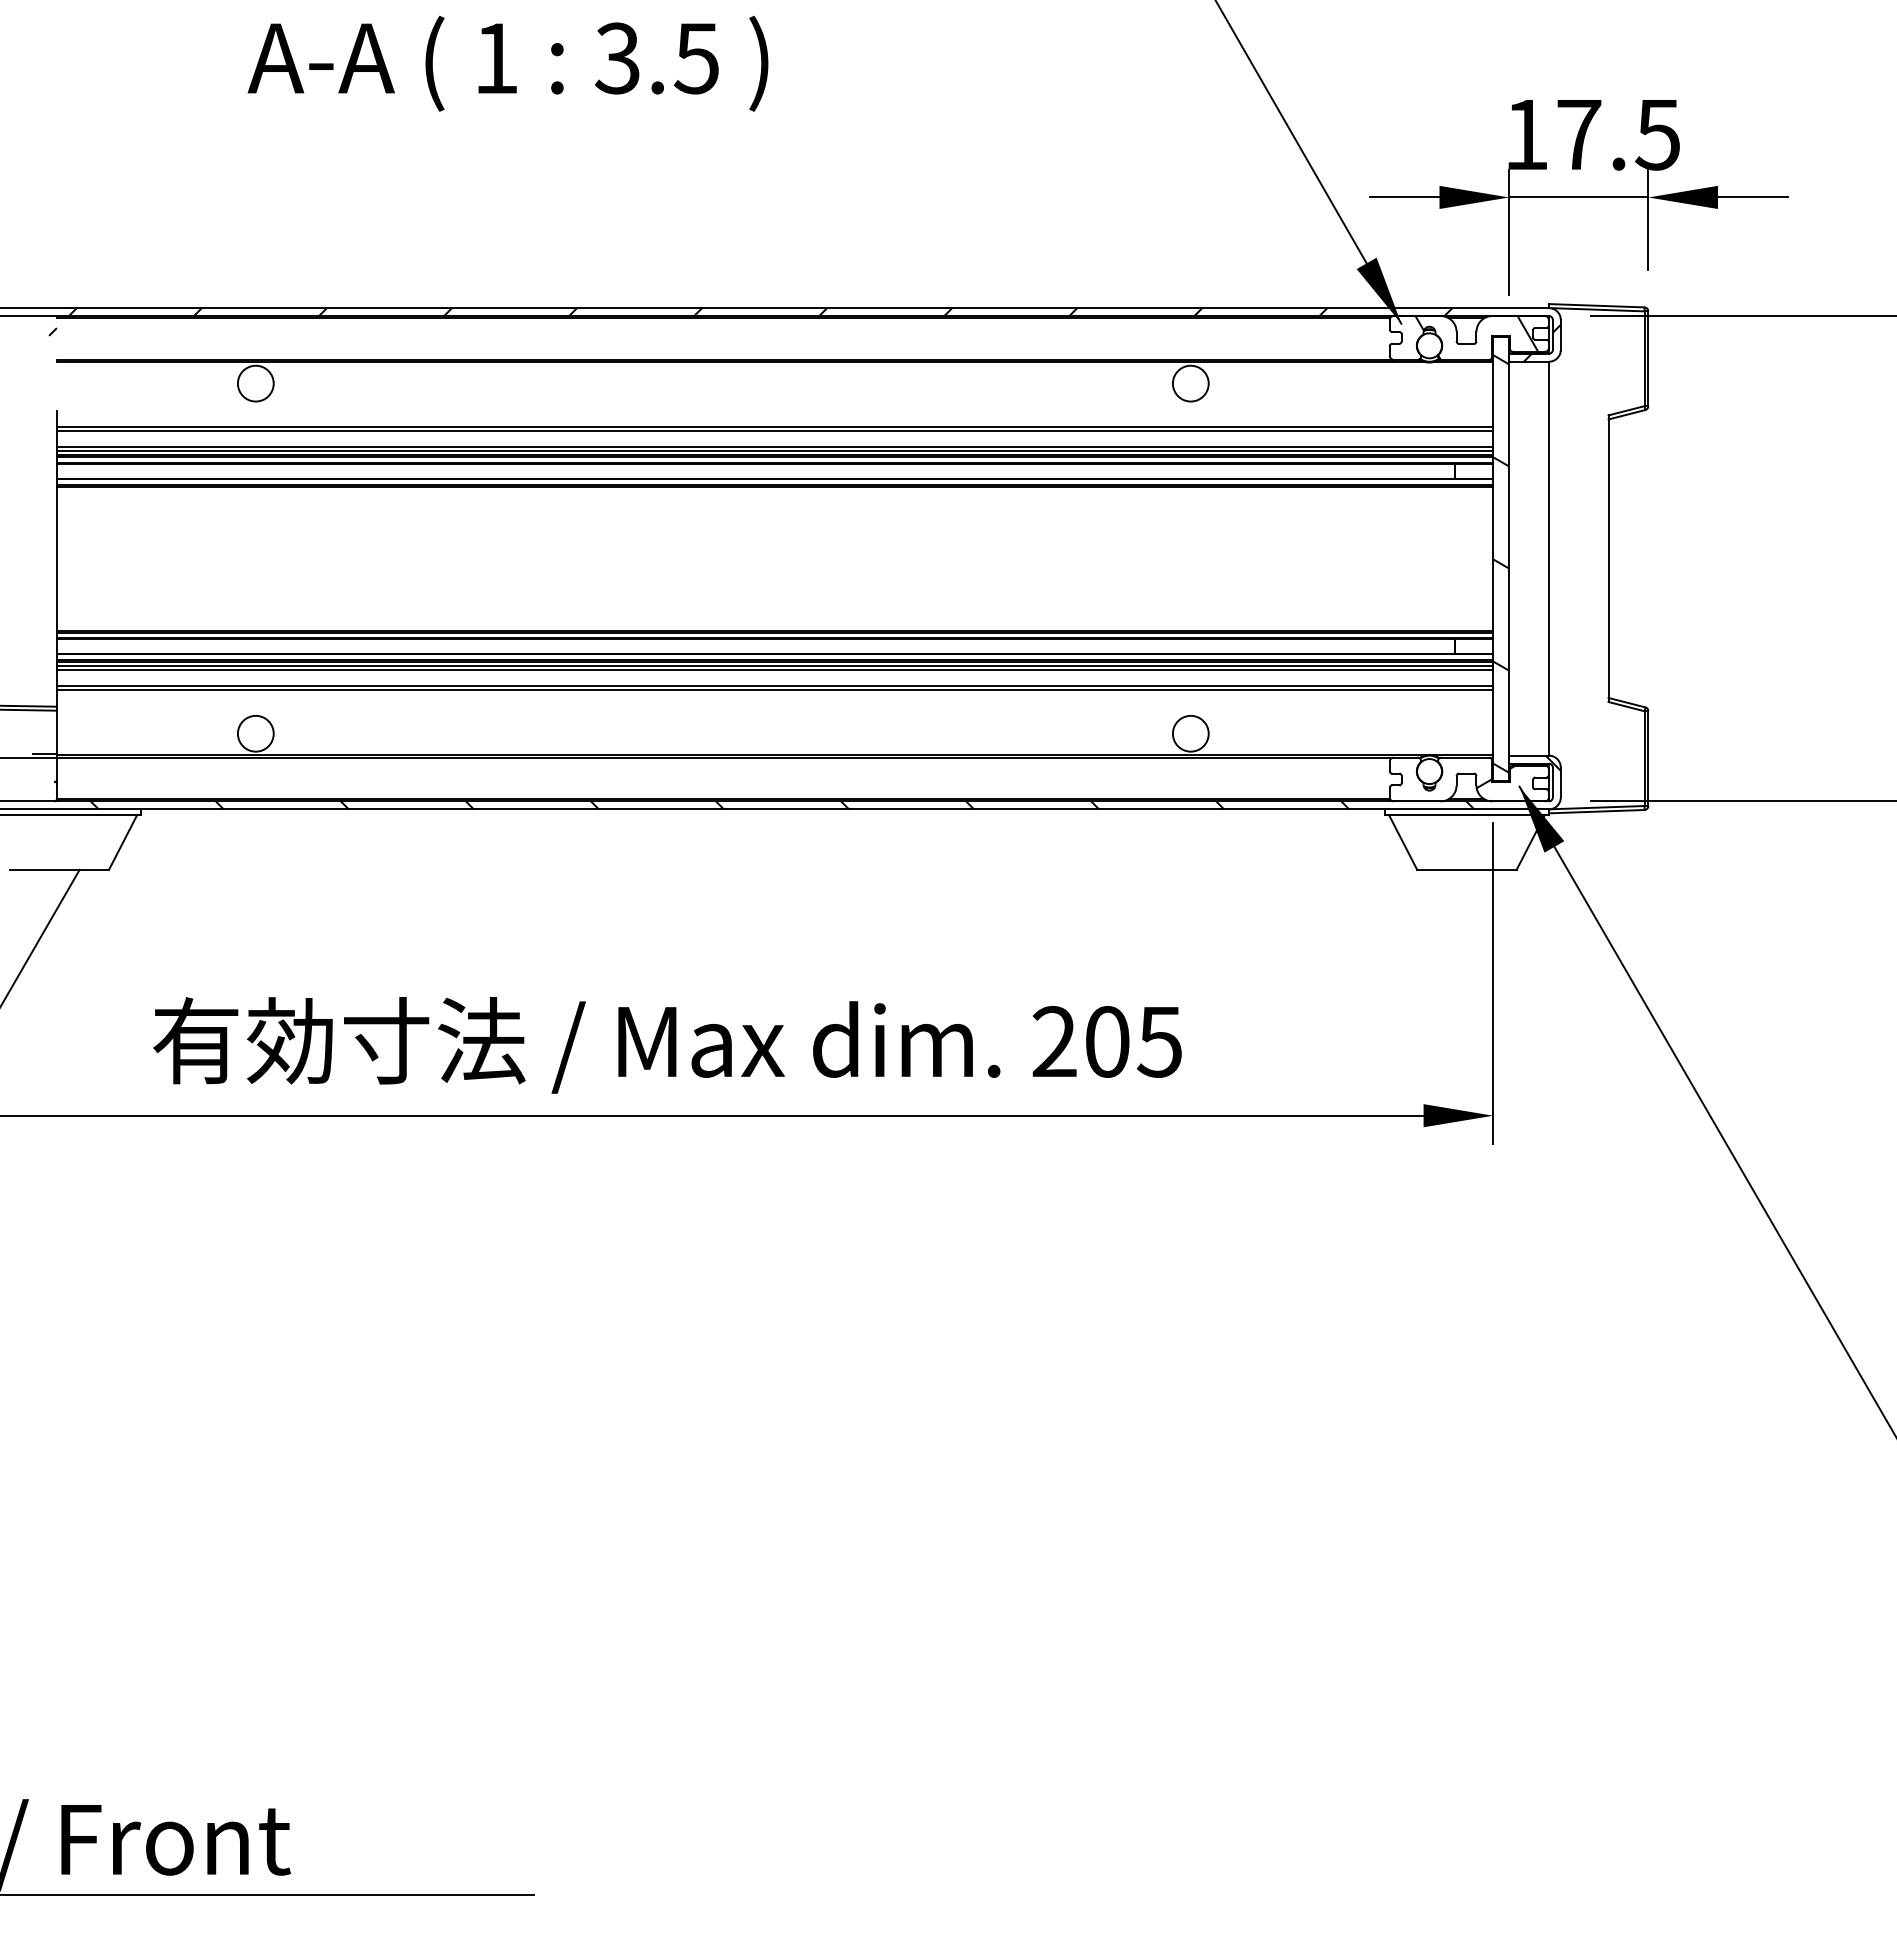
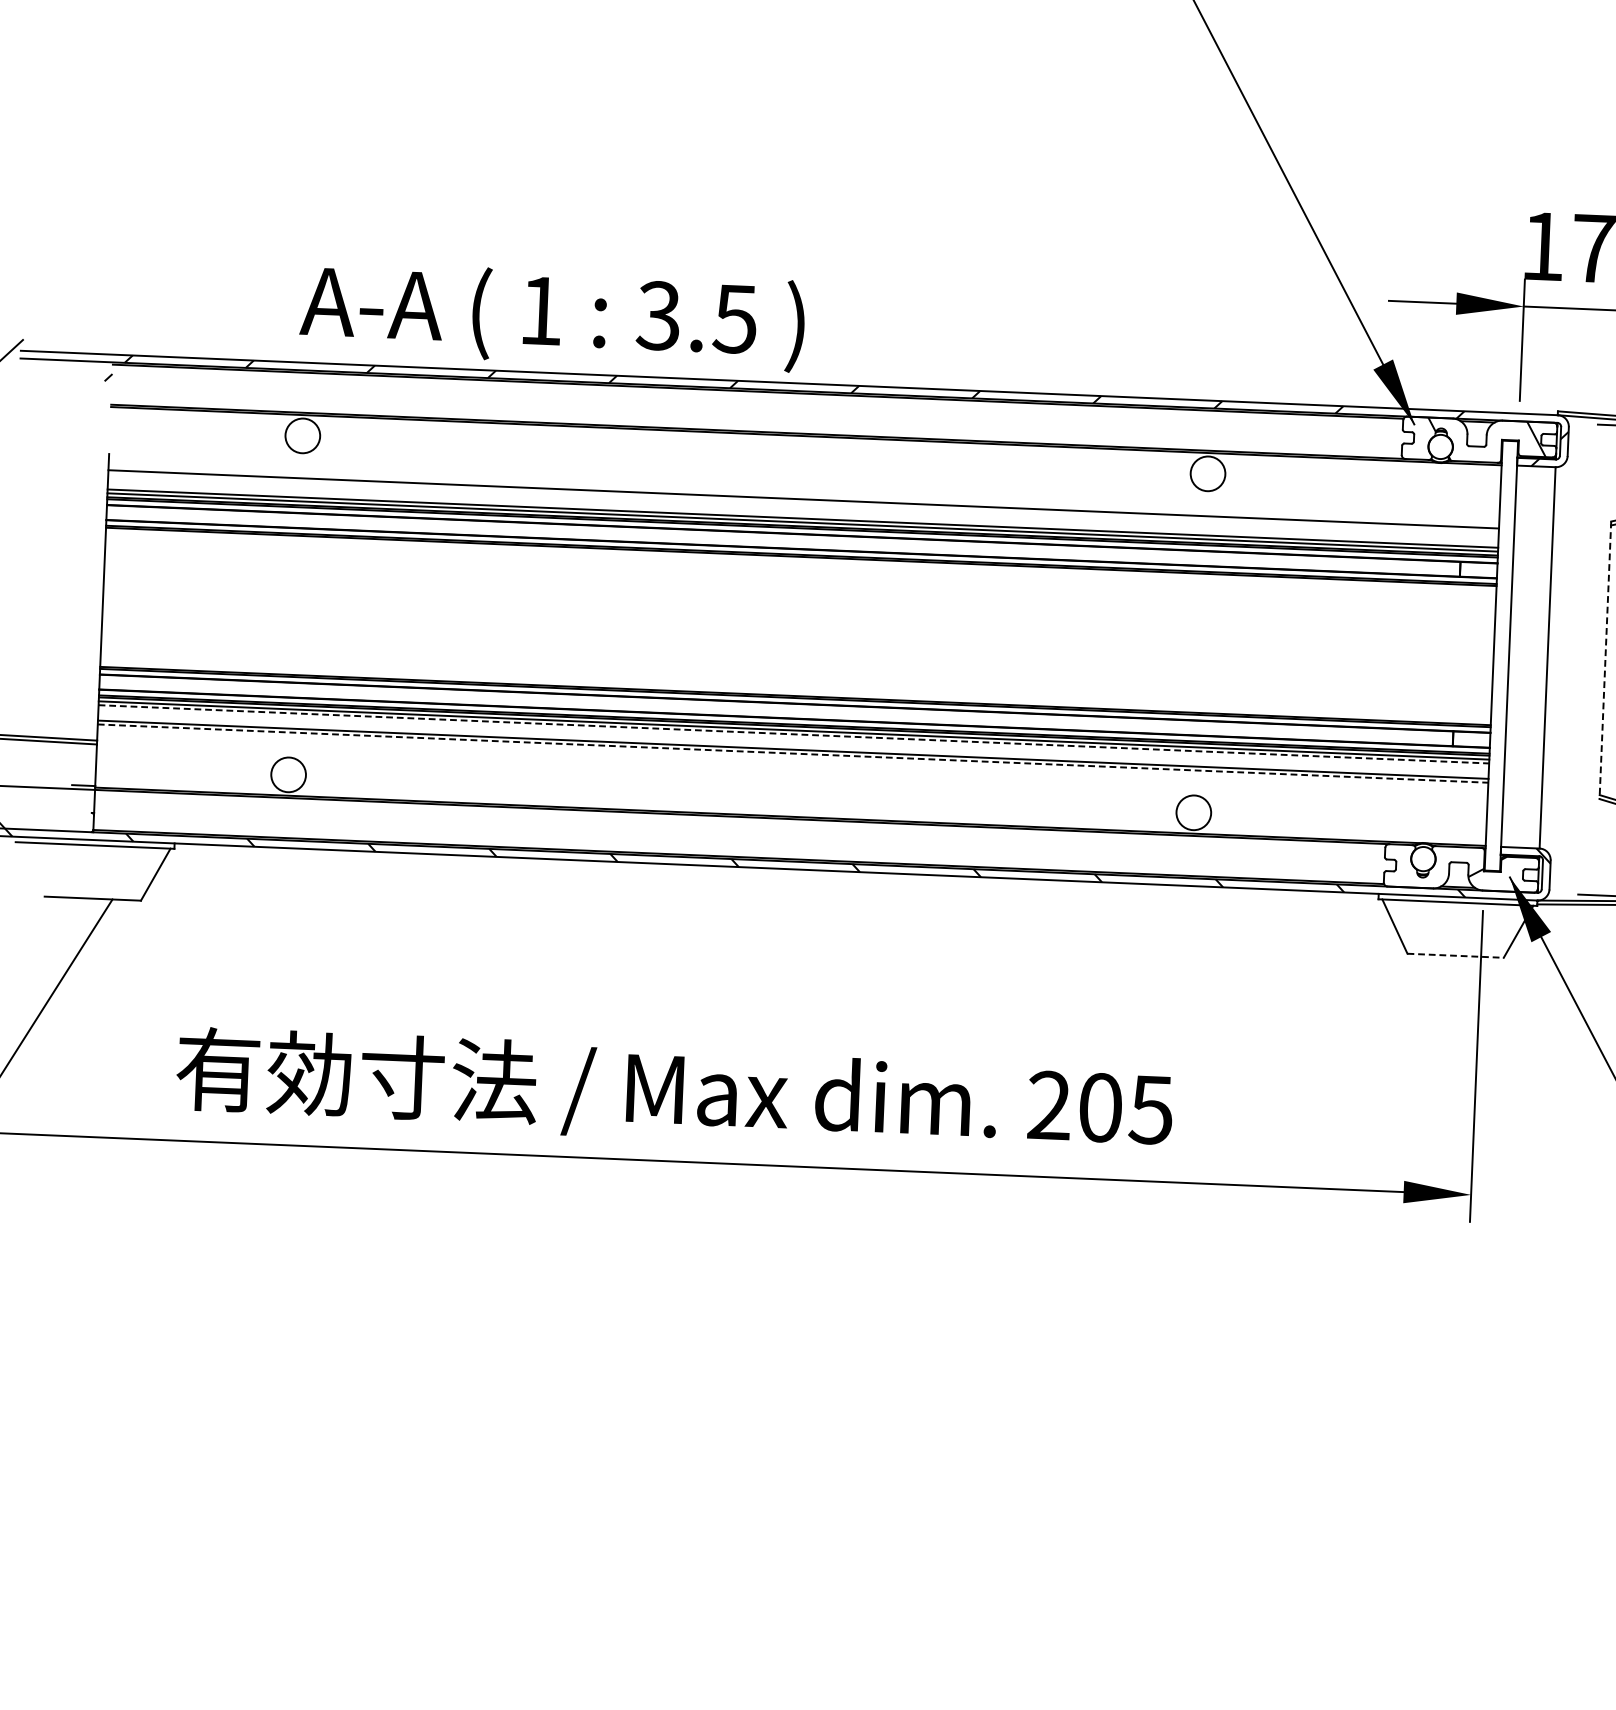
text: (507, 63) -> (551, 316), moved
line: (774, 431) -> (803, 503), removed
line: (1608, 559) -> (1605, 661), solid -> dashed
hatch: (1501, 563) -> (1501, 660), removed
line: (775, 670) -> (794, 734), solid -> dashed
line: (775, 690) -> (793, 754), solid -> dashed
line: (1466, 869) -> (1455, 955), solid -> dashed

